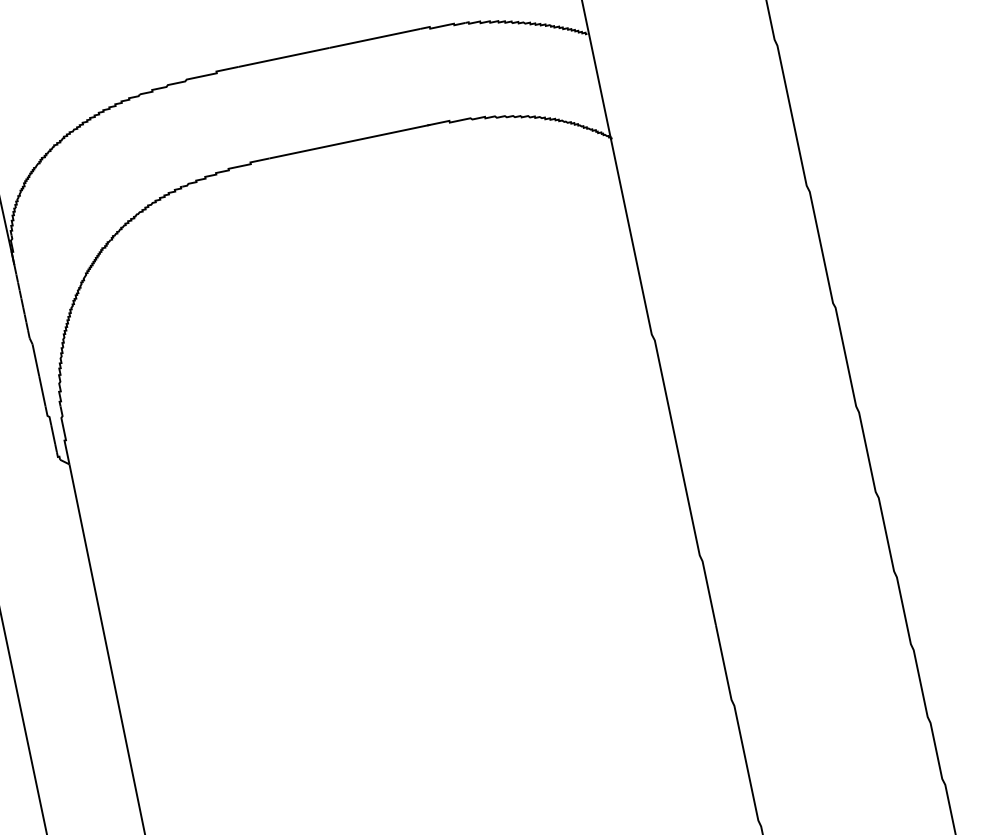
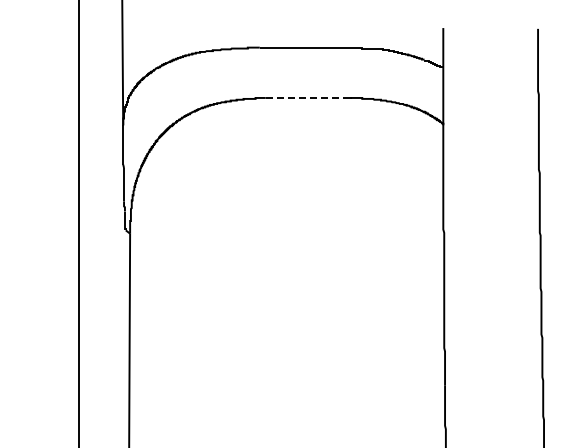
line: (347, 141) -> (307, 97), solid -> dashed

